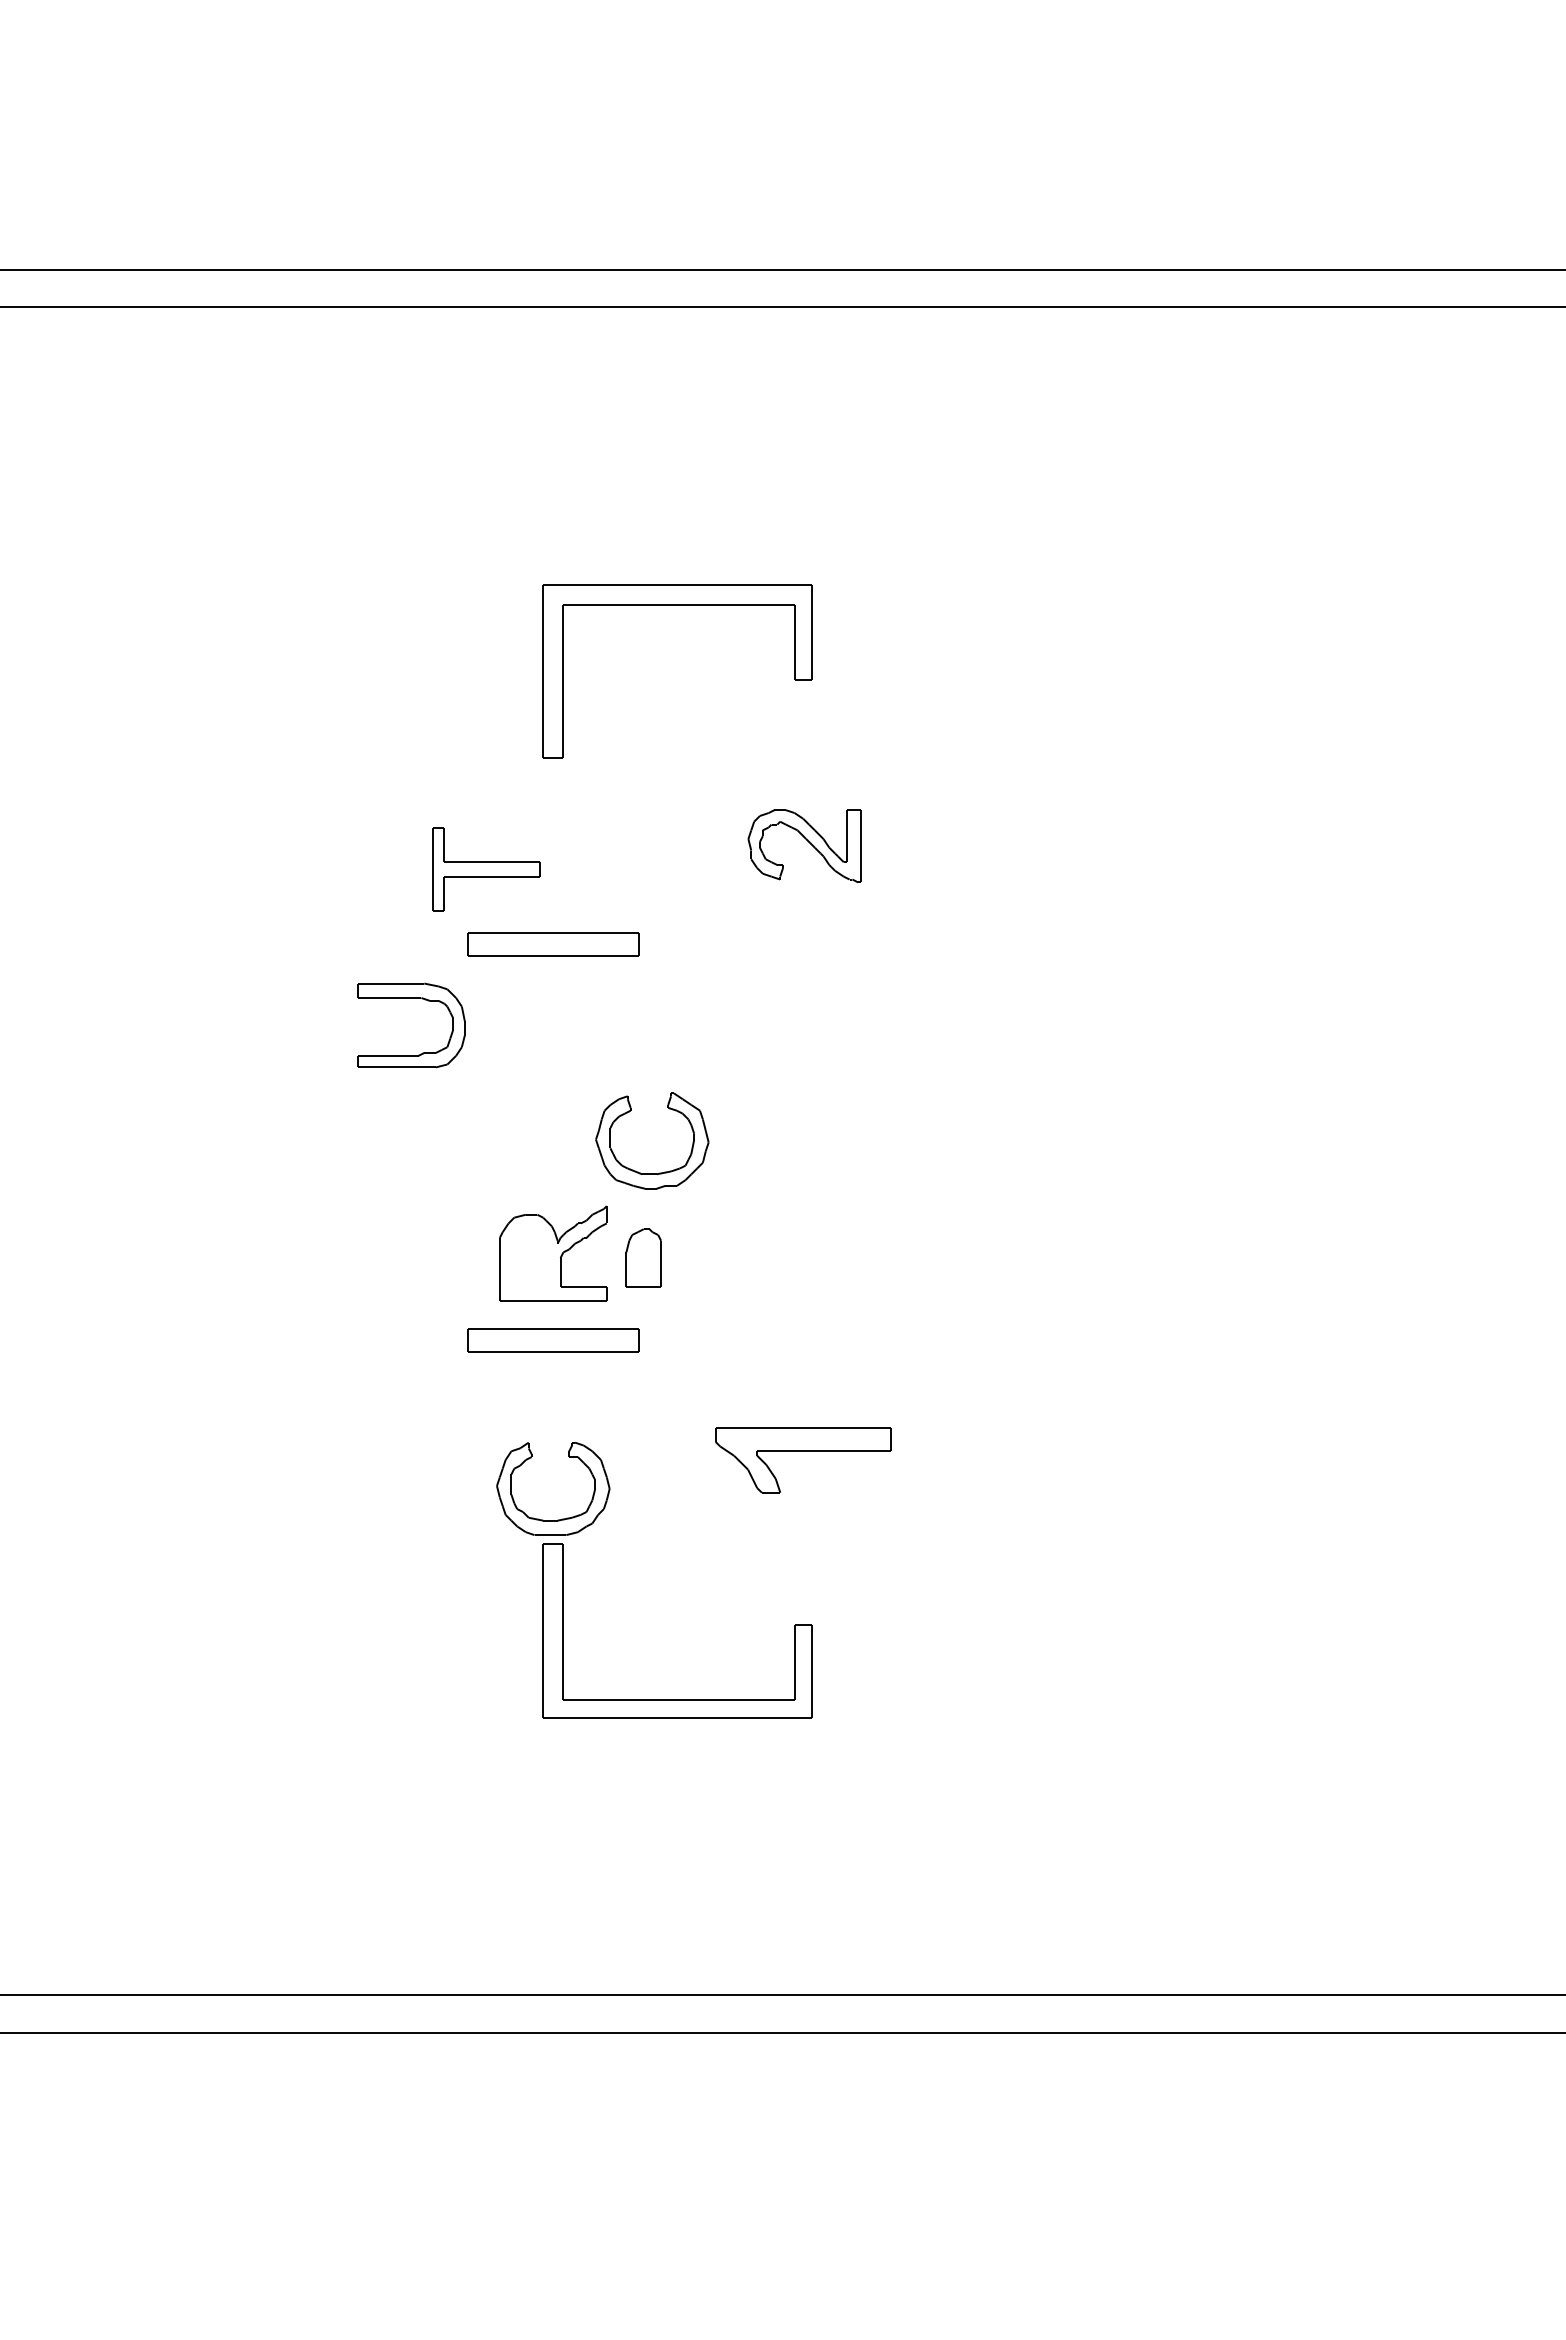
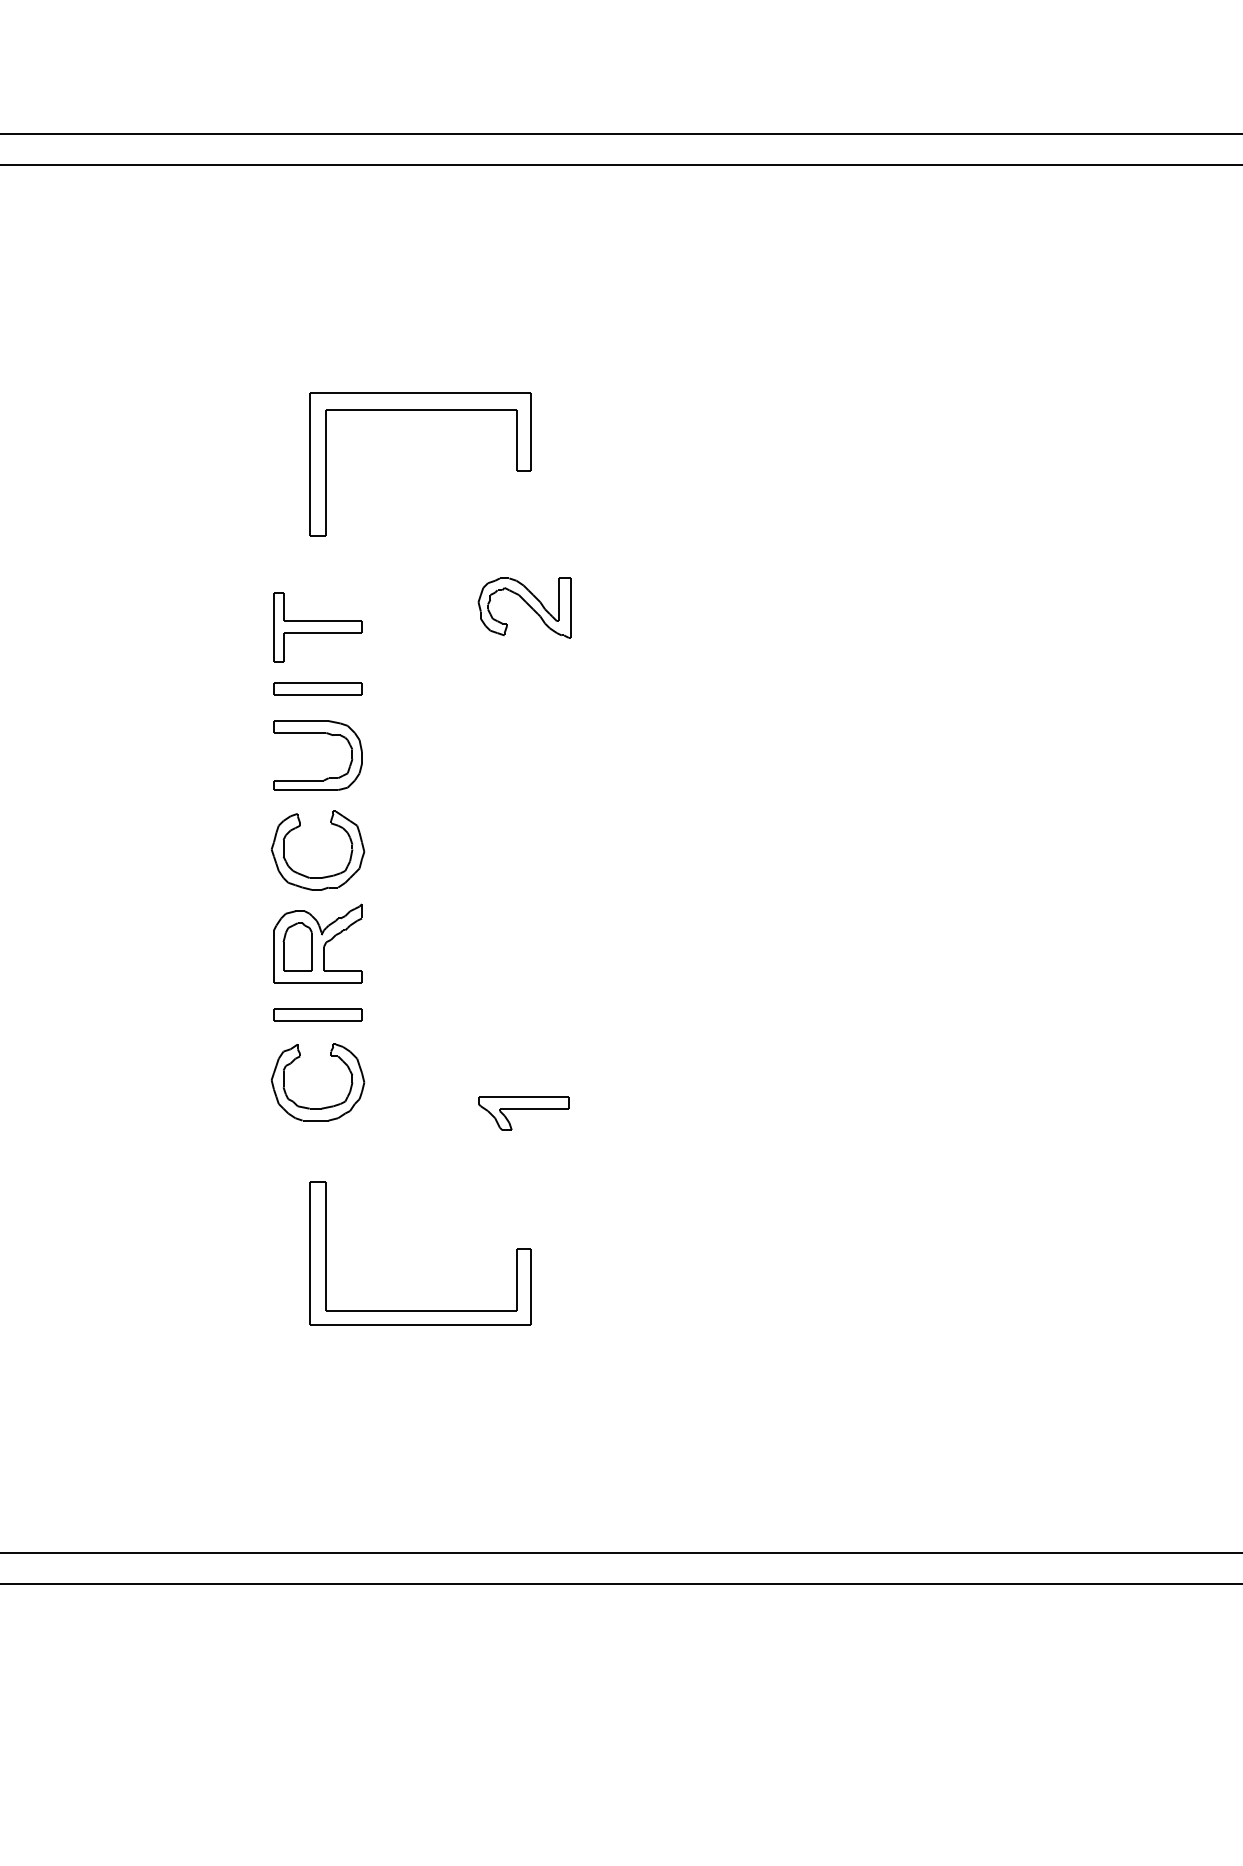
part: (486, 869) -> (318, 627), moved
part: (553, 944) -> (318, 688), size x0.62
part: (411, 998) -> (318, 733), moved
part: (659, 1172) -> (323, 876), moved
part: (643, 1257) -> (297, 946), moved
part: (553, 1340) -> (318, 1014), size x0.62
part: (802, 1460) -> (523, 1113), size x0.62
part: (557, 1519) -> (321, 1107), moved

